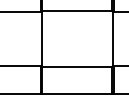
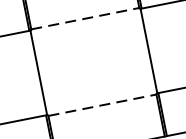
line: (77, 10) -> (85, 17), solid -> dashed
line: (77, 67) -> (103, 105), solid -> dashed

